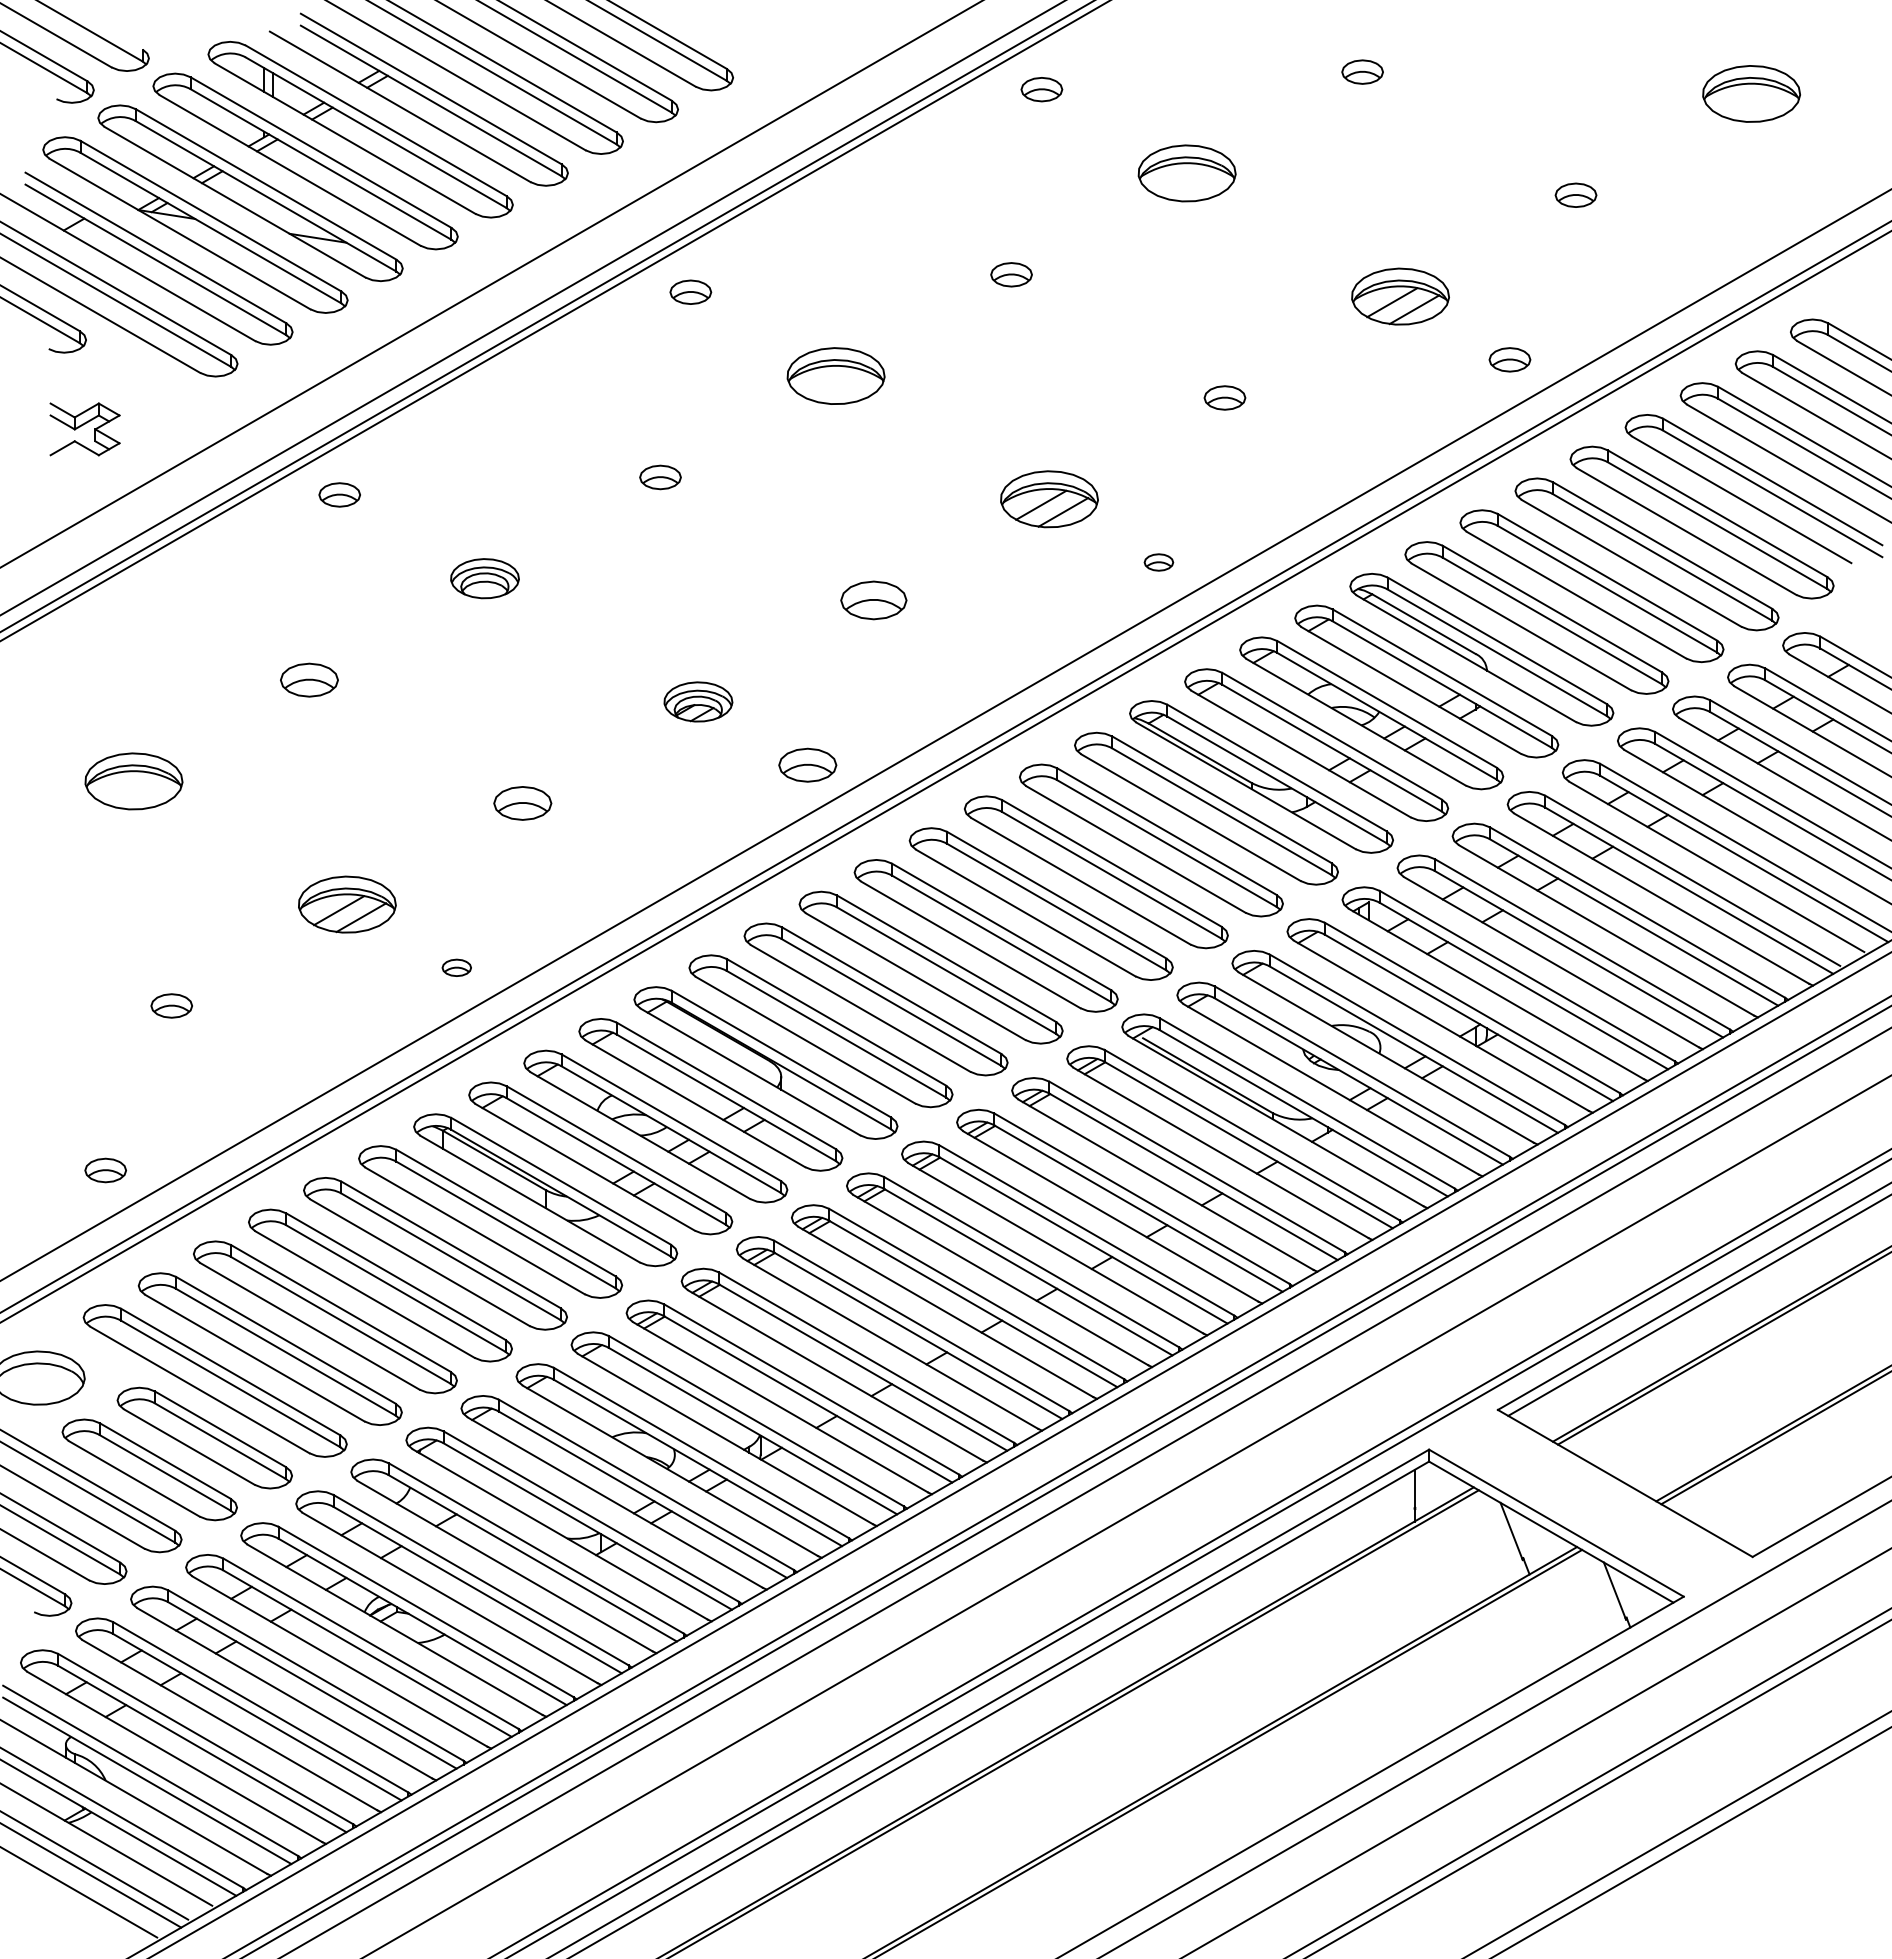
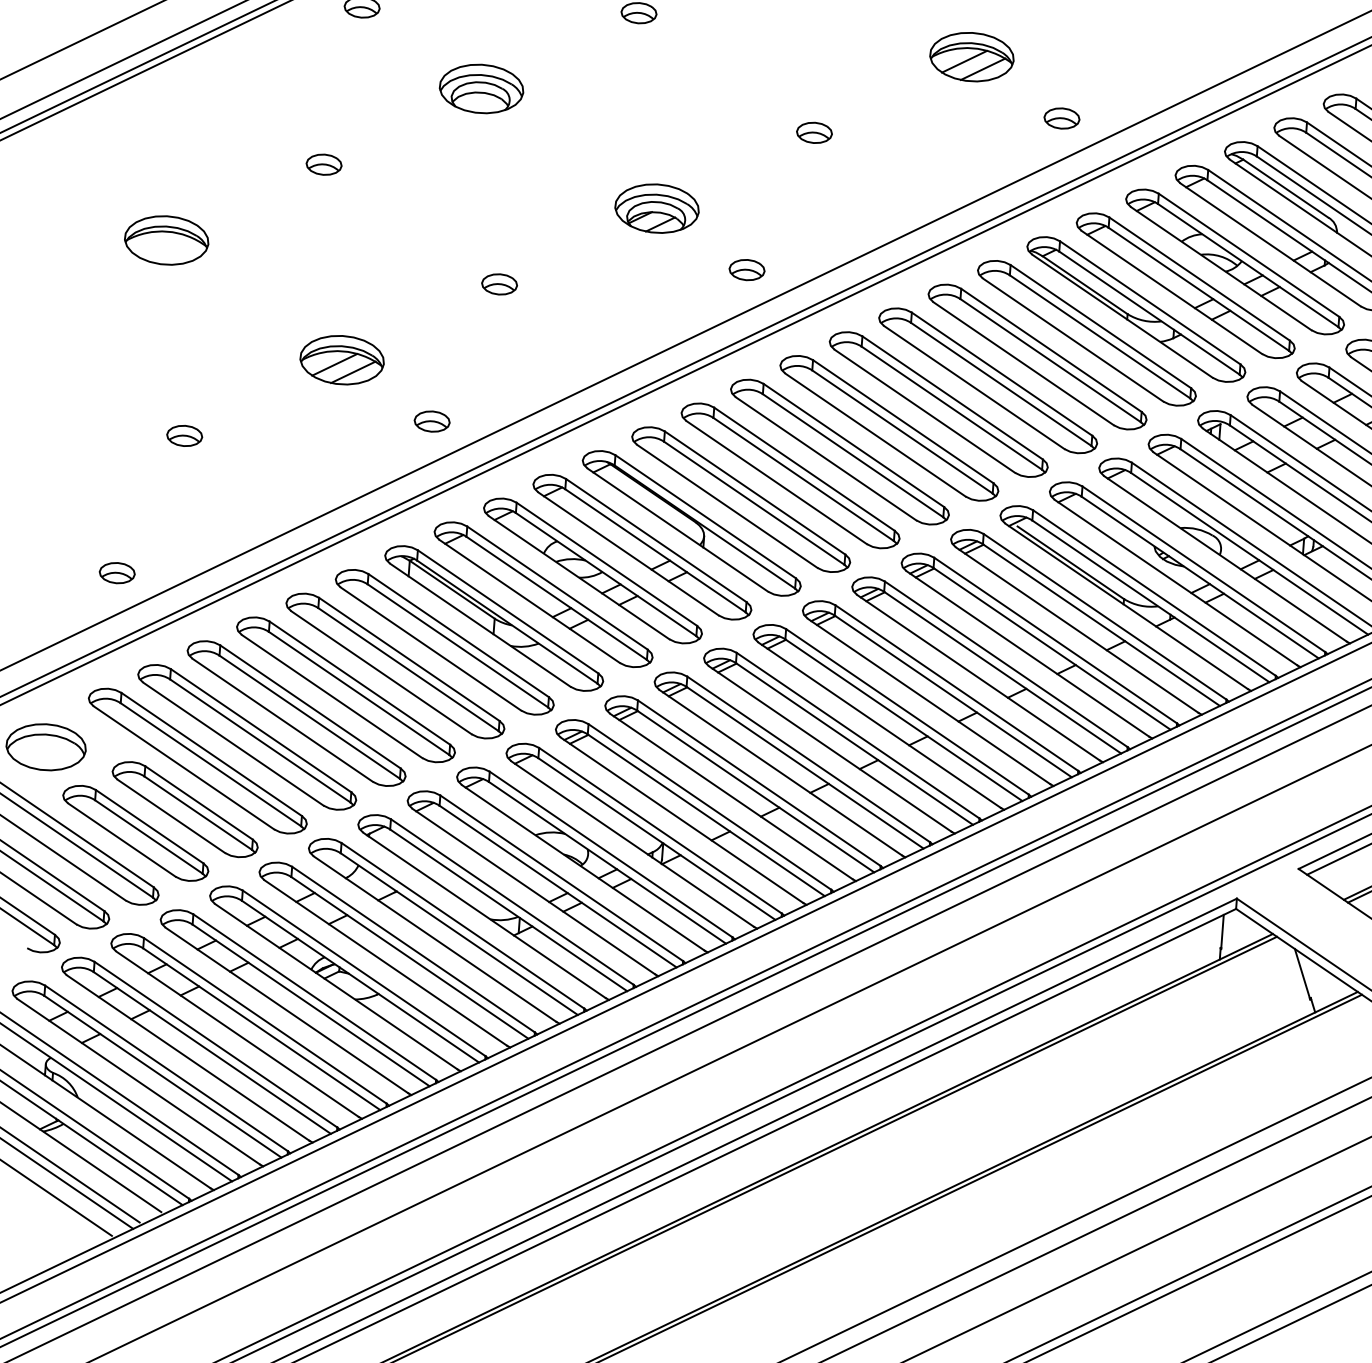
part: (1158, 562) -> (1061, 118), size x1.43
part: (484, 578) -> (481, 88), size x1.43
part: (873, 600) -> (814, 132), size x0.62
part: (309, 679) -> (324, 164), size x0.71
part: (698, 701) -> (657, 208), size x1.43
part: (807, 764) -> (746, 269), size x0.71
part: (522, 802) -> (499, 283), size x0.71
part: (456, 967) -> (431, 421), size x1.43

